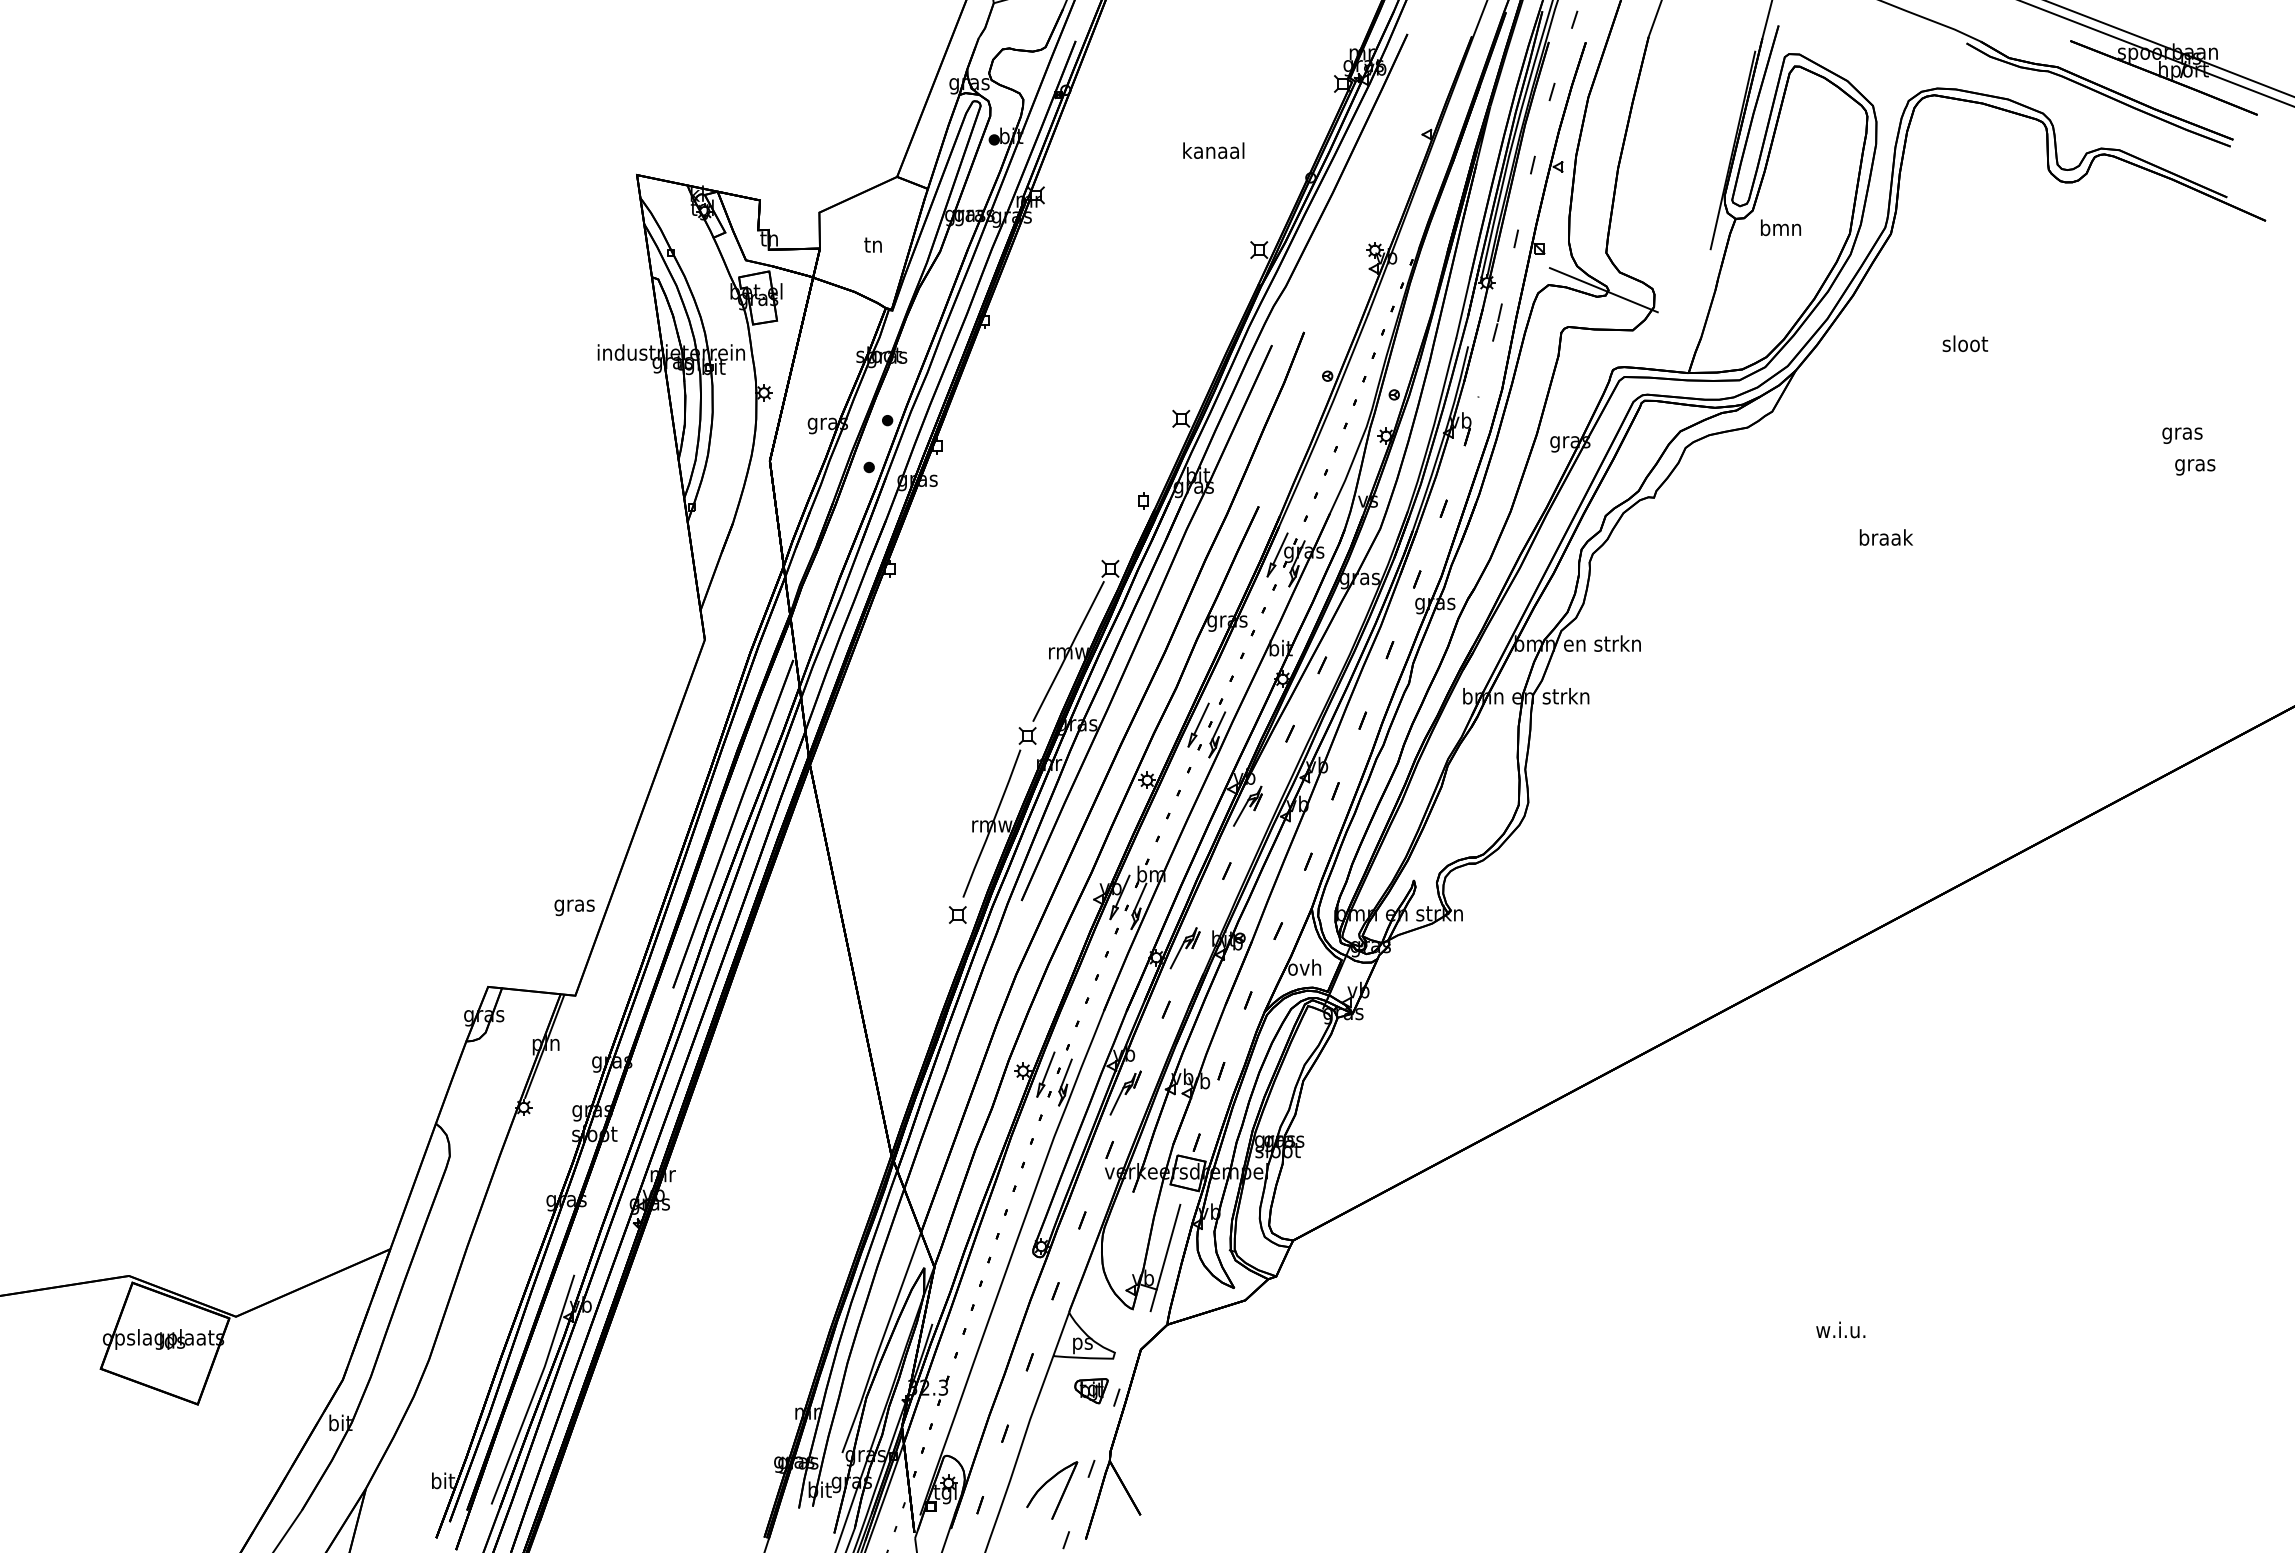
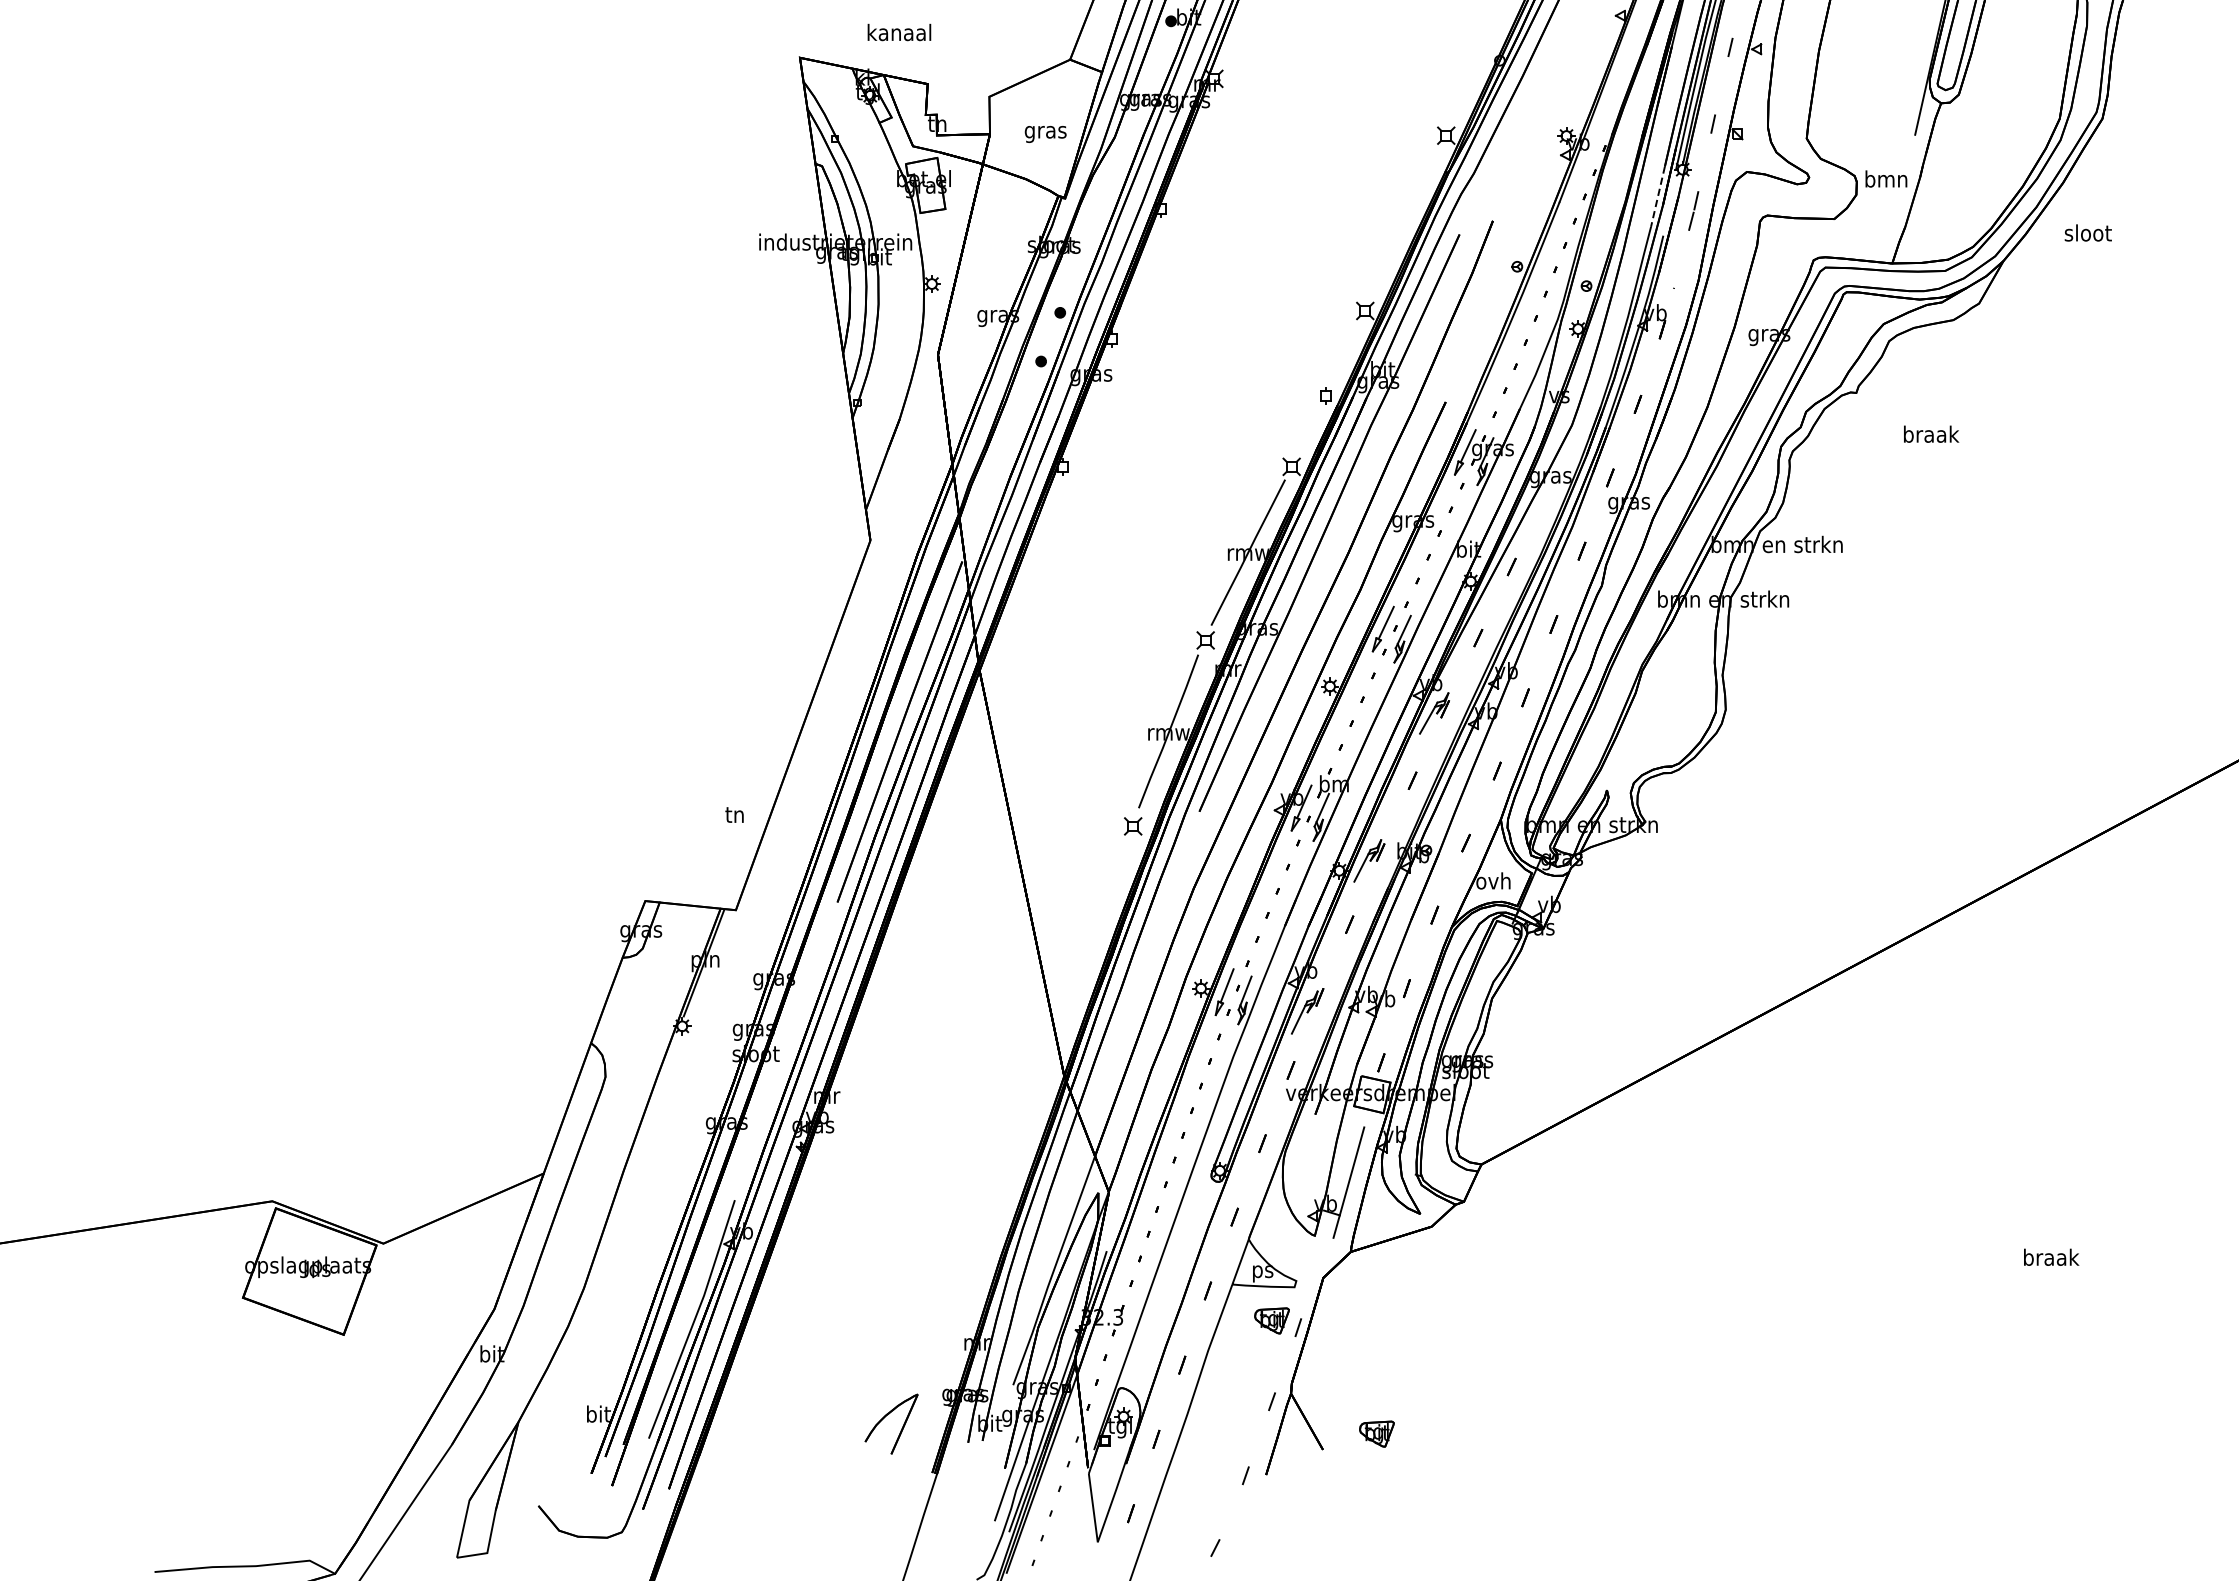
text: (1213, 150) -> (899, 32), moved
text: (1780, 227) -> (1885, 178), moved
text: (873, 247) -> (1045, 133), tn -> gras
line: (1603, 290) -> (1803, 177), removed
line: (1463, 308) -> (1658, 196), solid -> dashed
text: (1965, 343) -> (2088, 232), moved
text: (1885, 537) -> (1930, 434), moved
text: (574, 906) -> (735, 817), gras -> tn
text: (1841, 1329) -> (2051, 1256), w.i.u. -> braak
part: (1046, 1484) -> (885, 1417), moved
part: (1192, 1500) -> (1376, 1434), added

